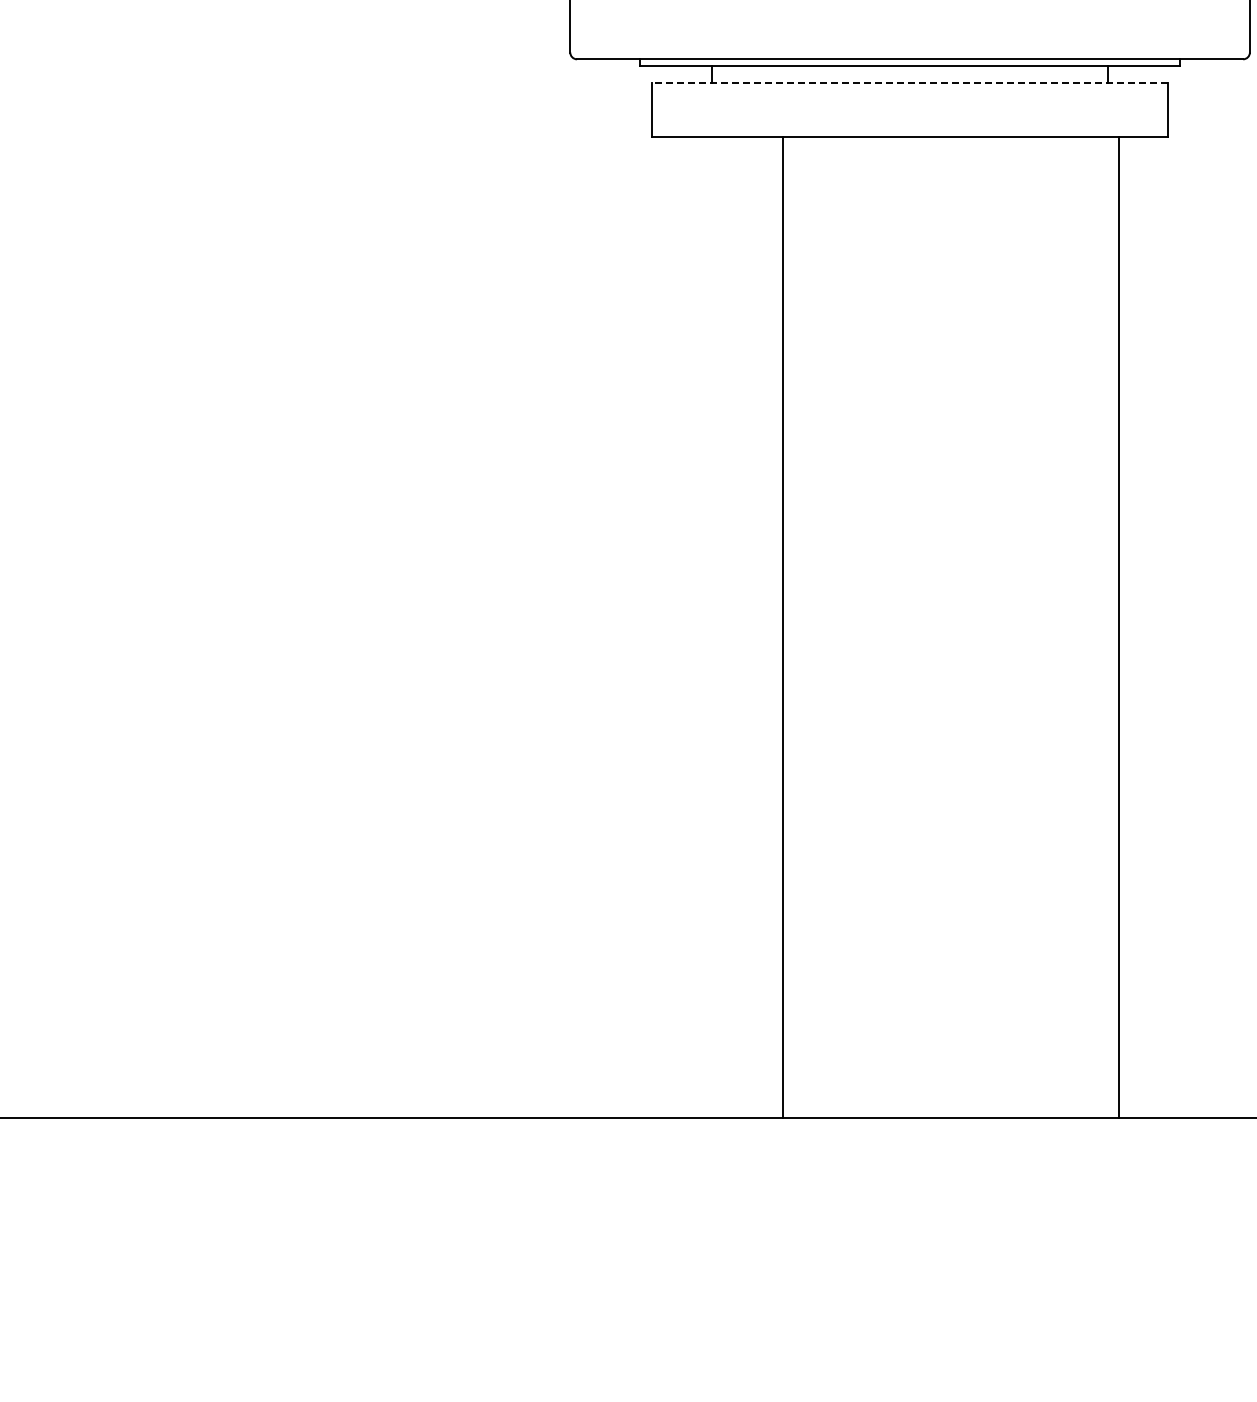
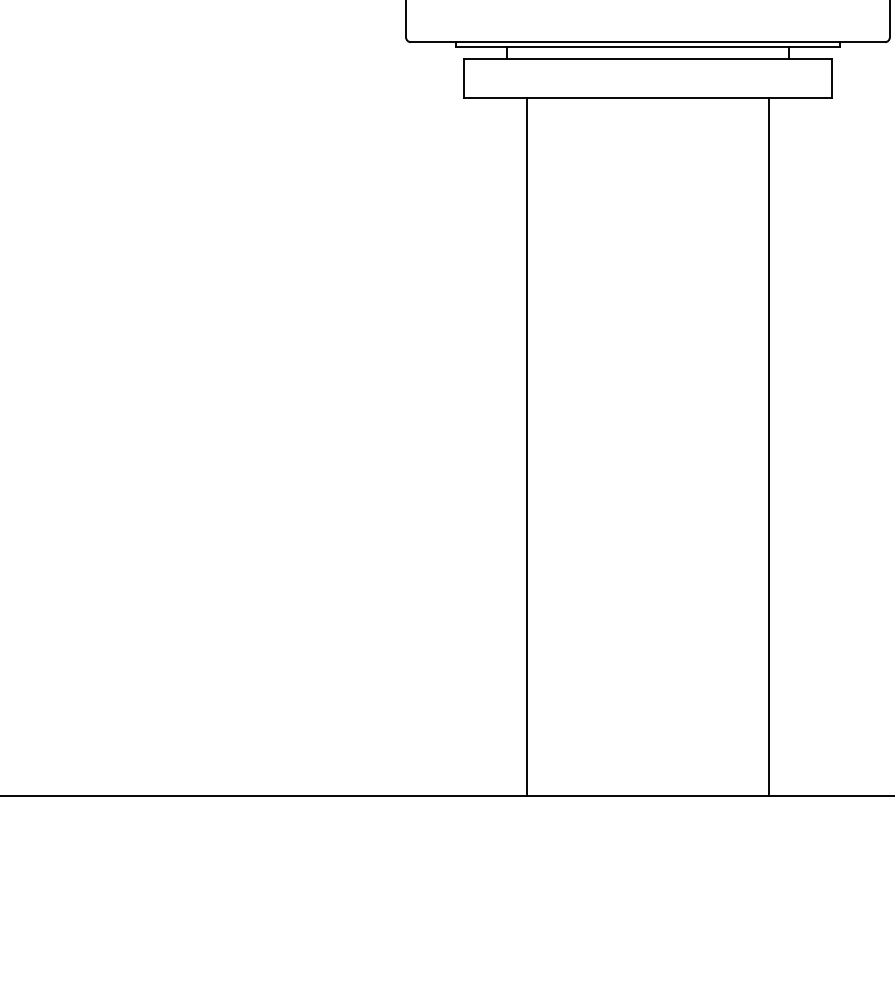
line: (909, 83) -> (647, 59), dashed -> solid
line: (783, 627) -> (527, 446), moved
line: (1119, 627) -> (769, 446), moved

